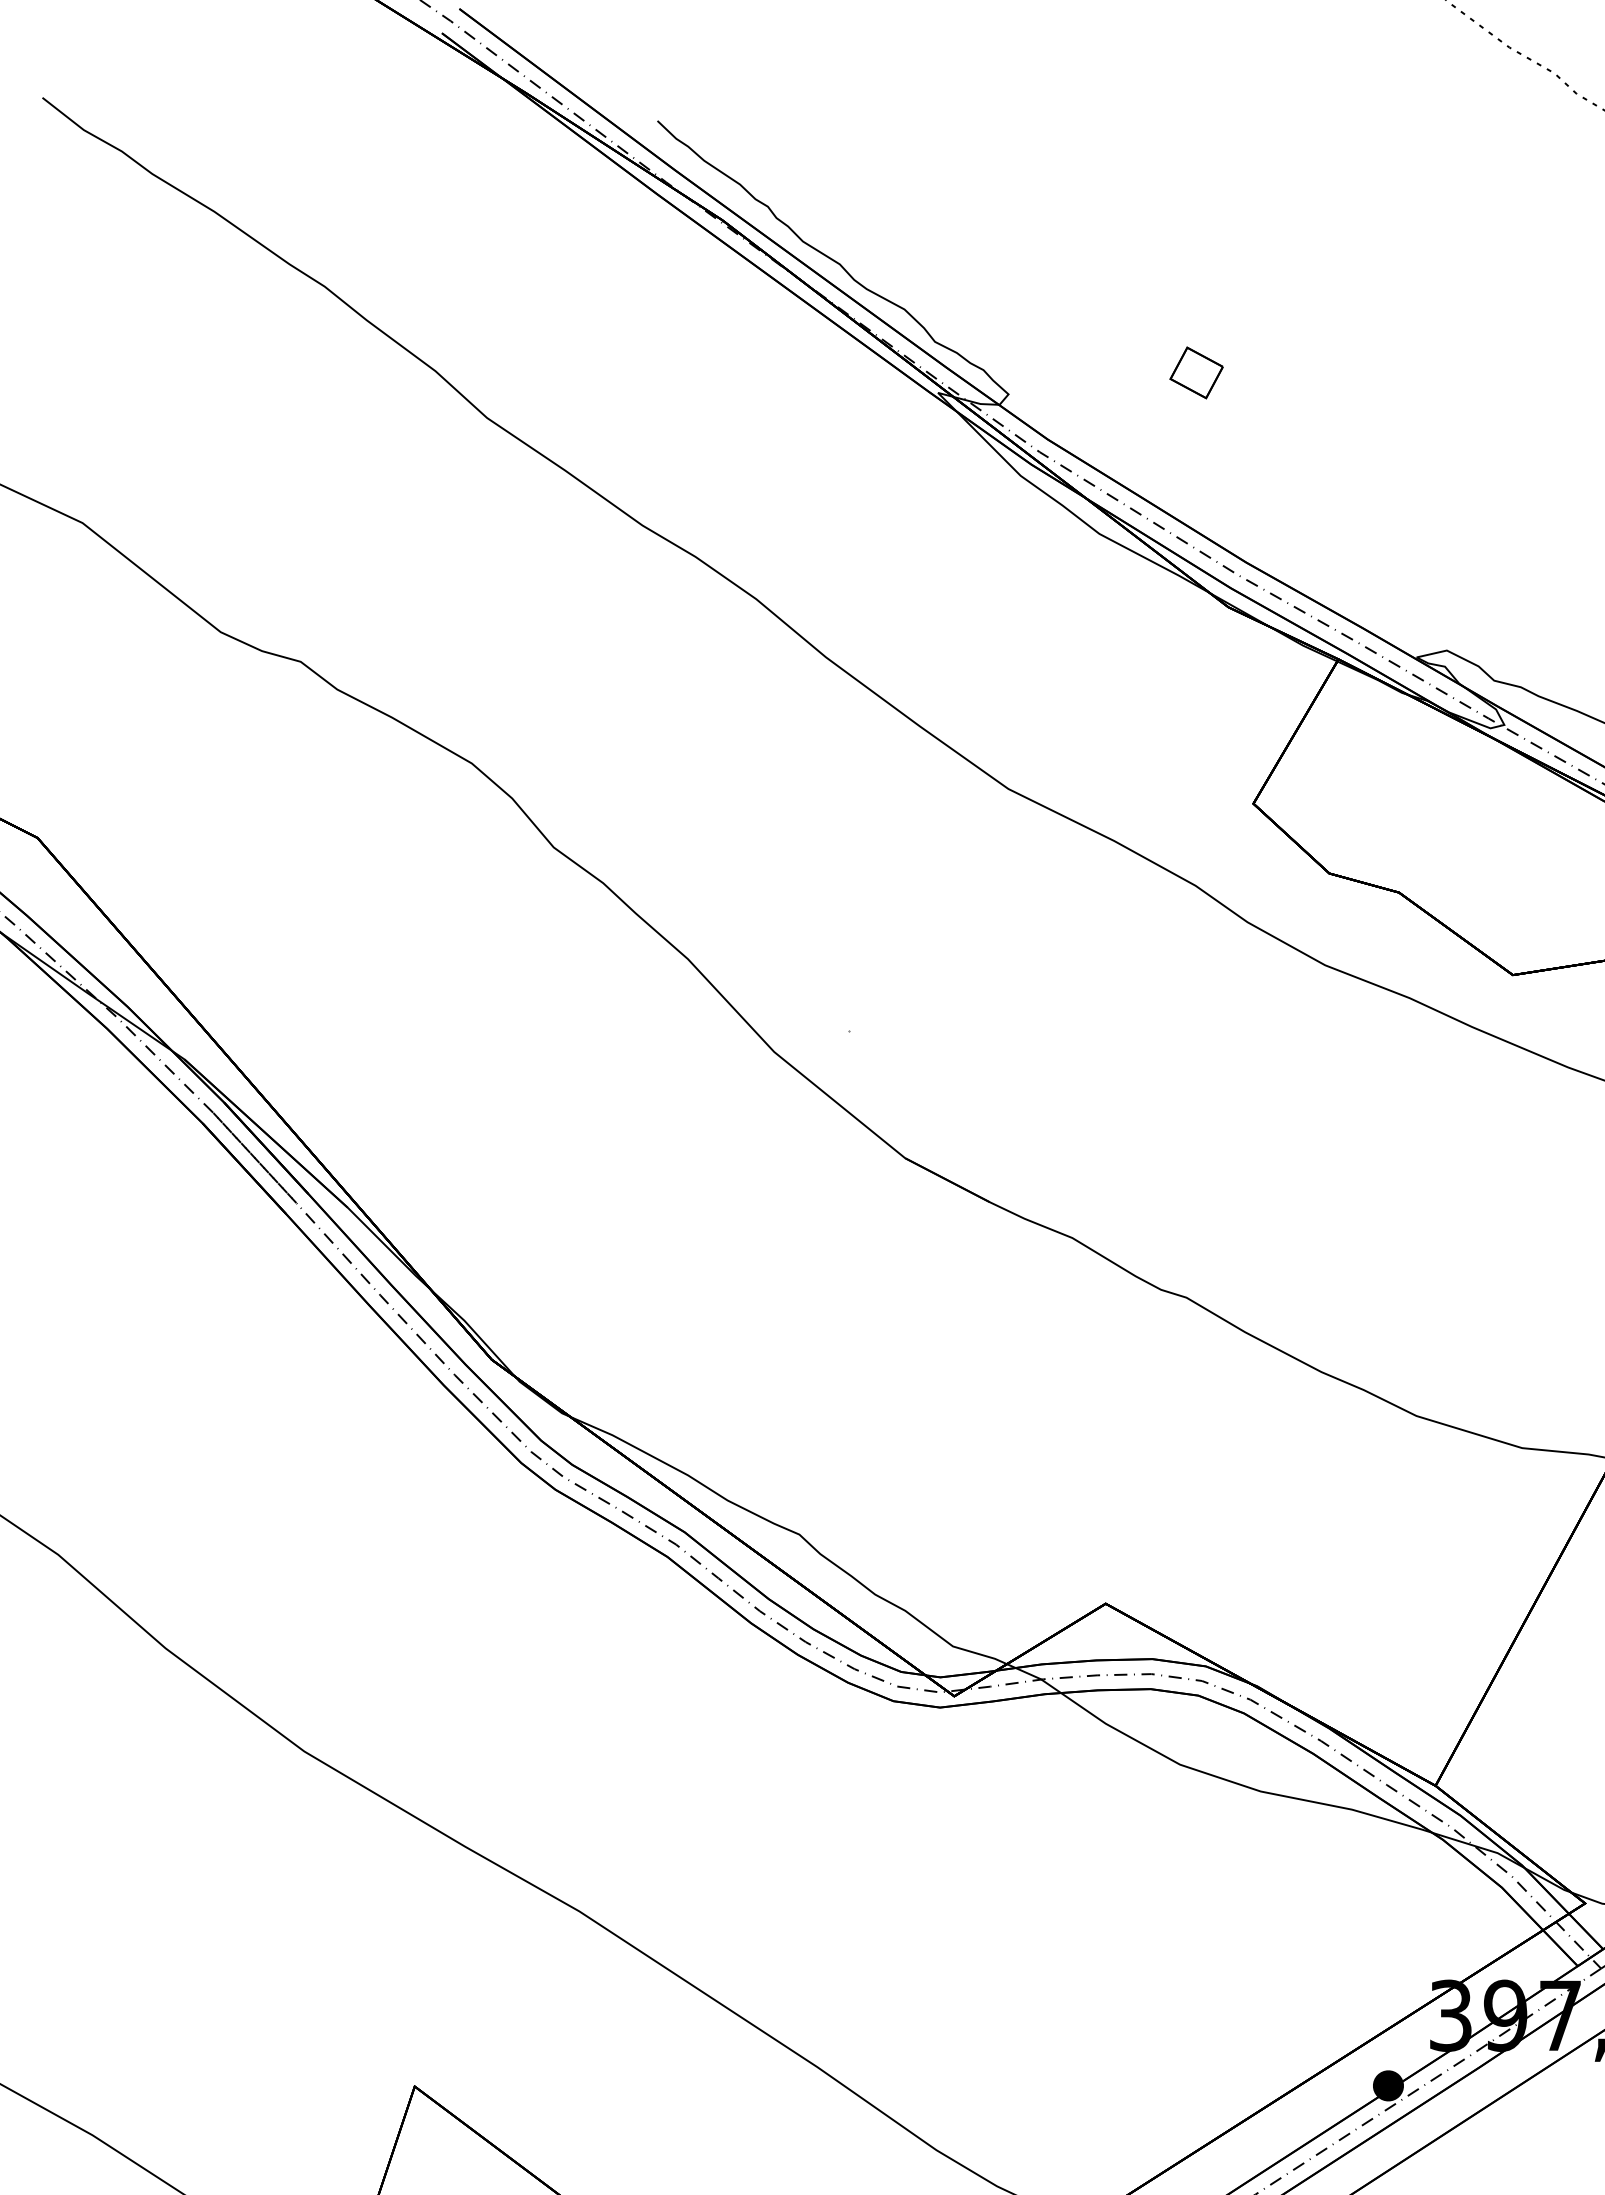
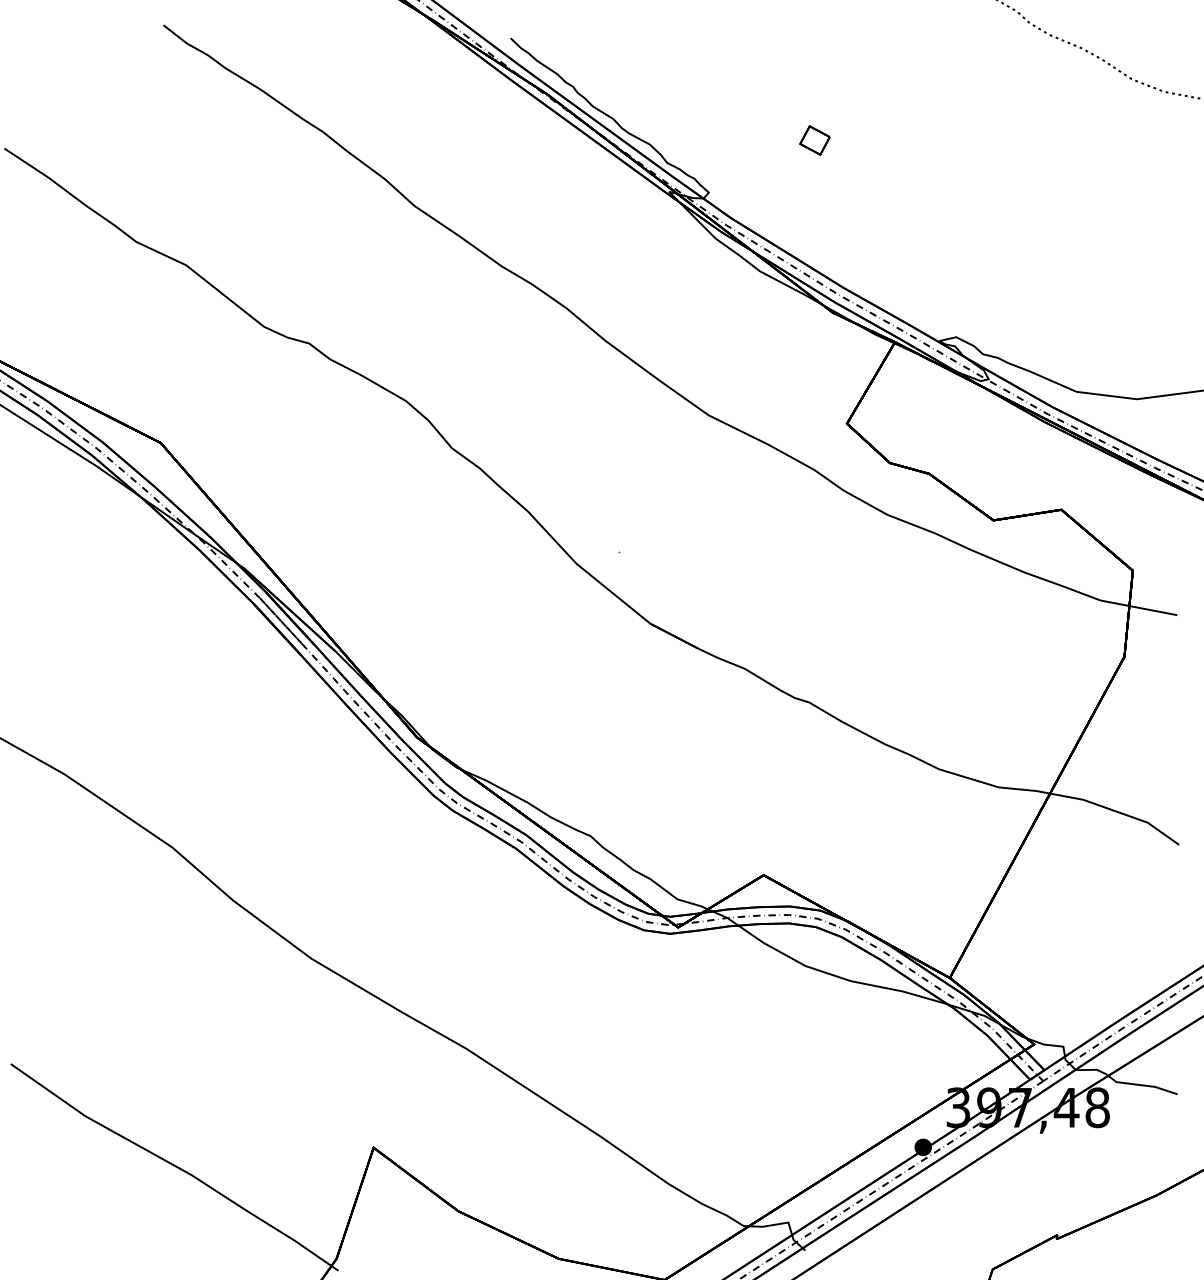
part: (1195, 372) -> (814, 140), moved

